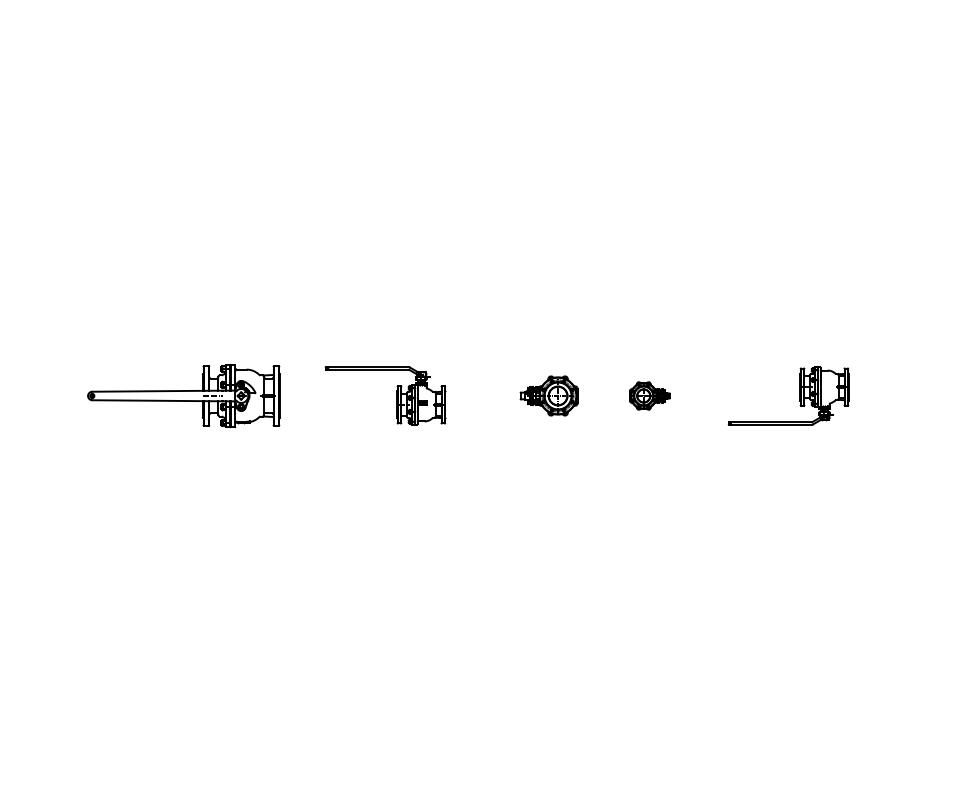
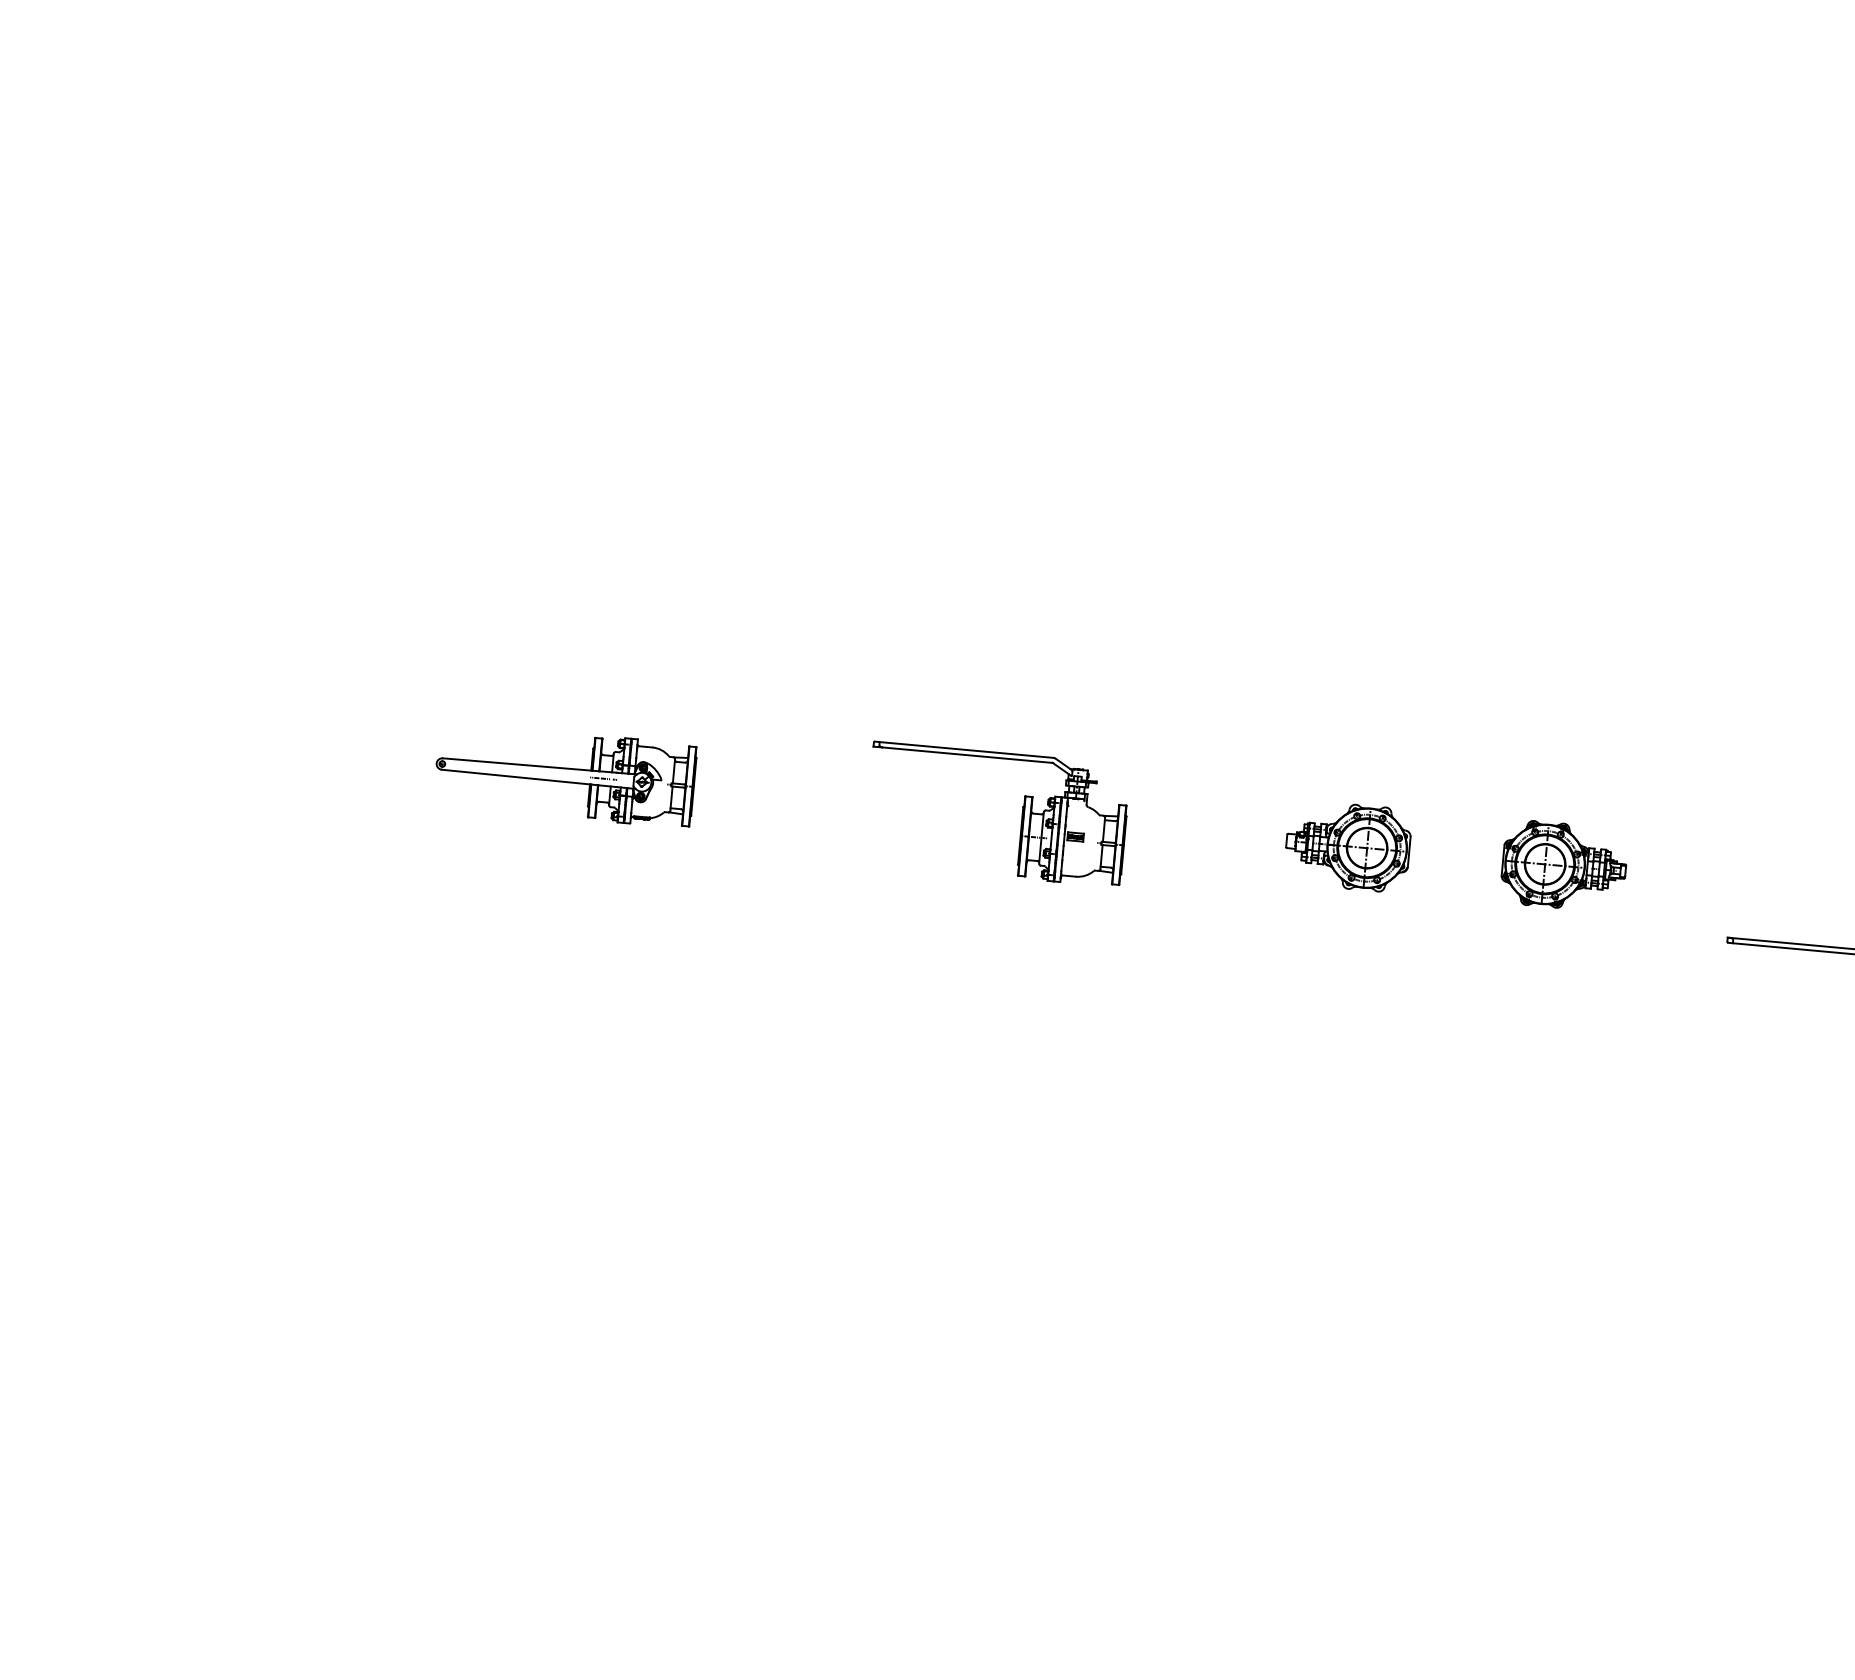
part: (184, 395) -> (566, 774), size x0.62
part: (649, 395) -> (1563, 864), size x1.43

